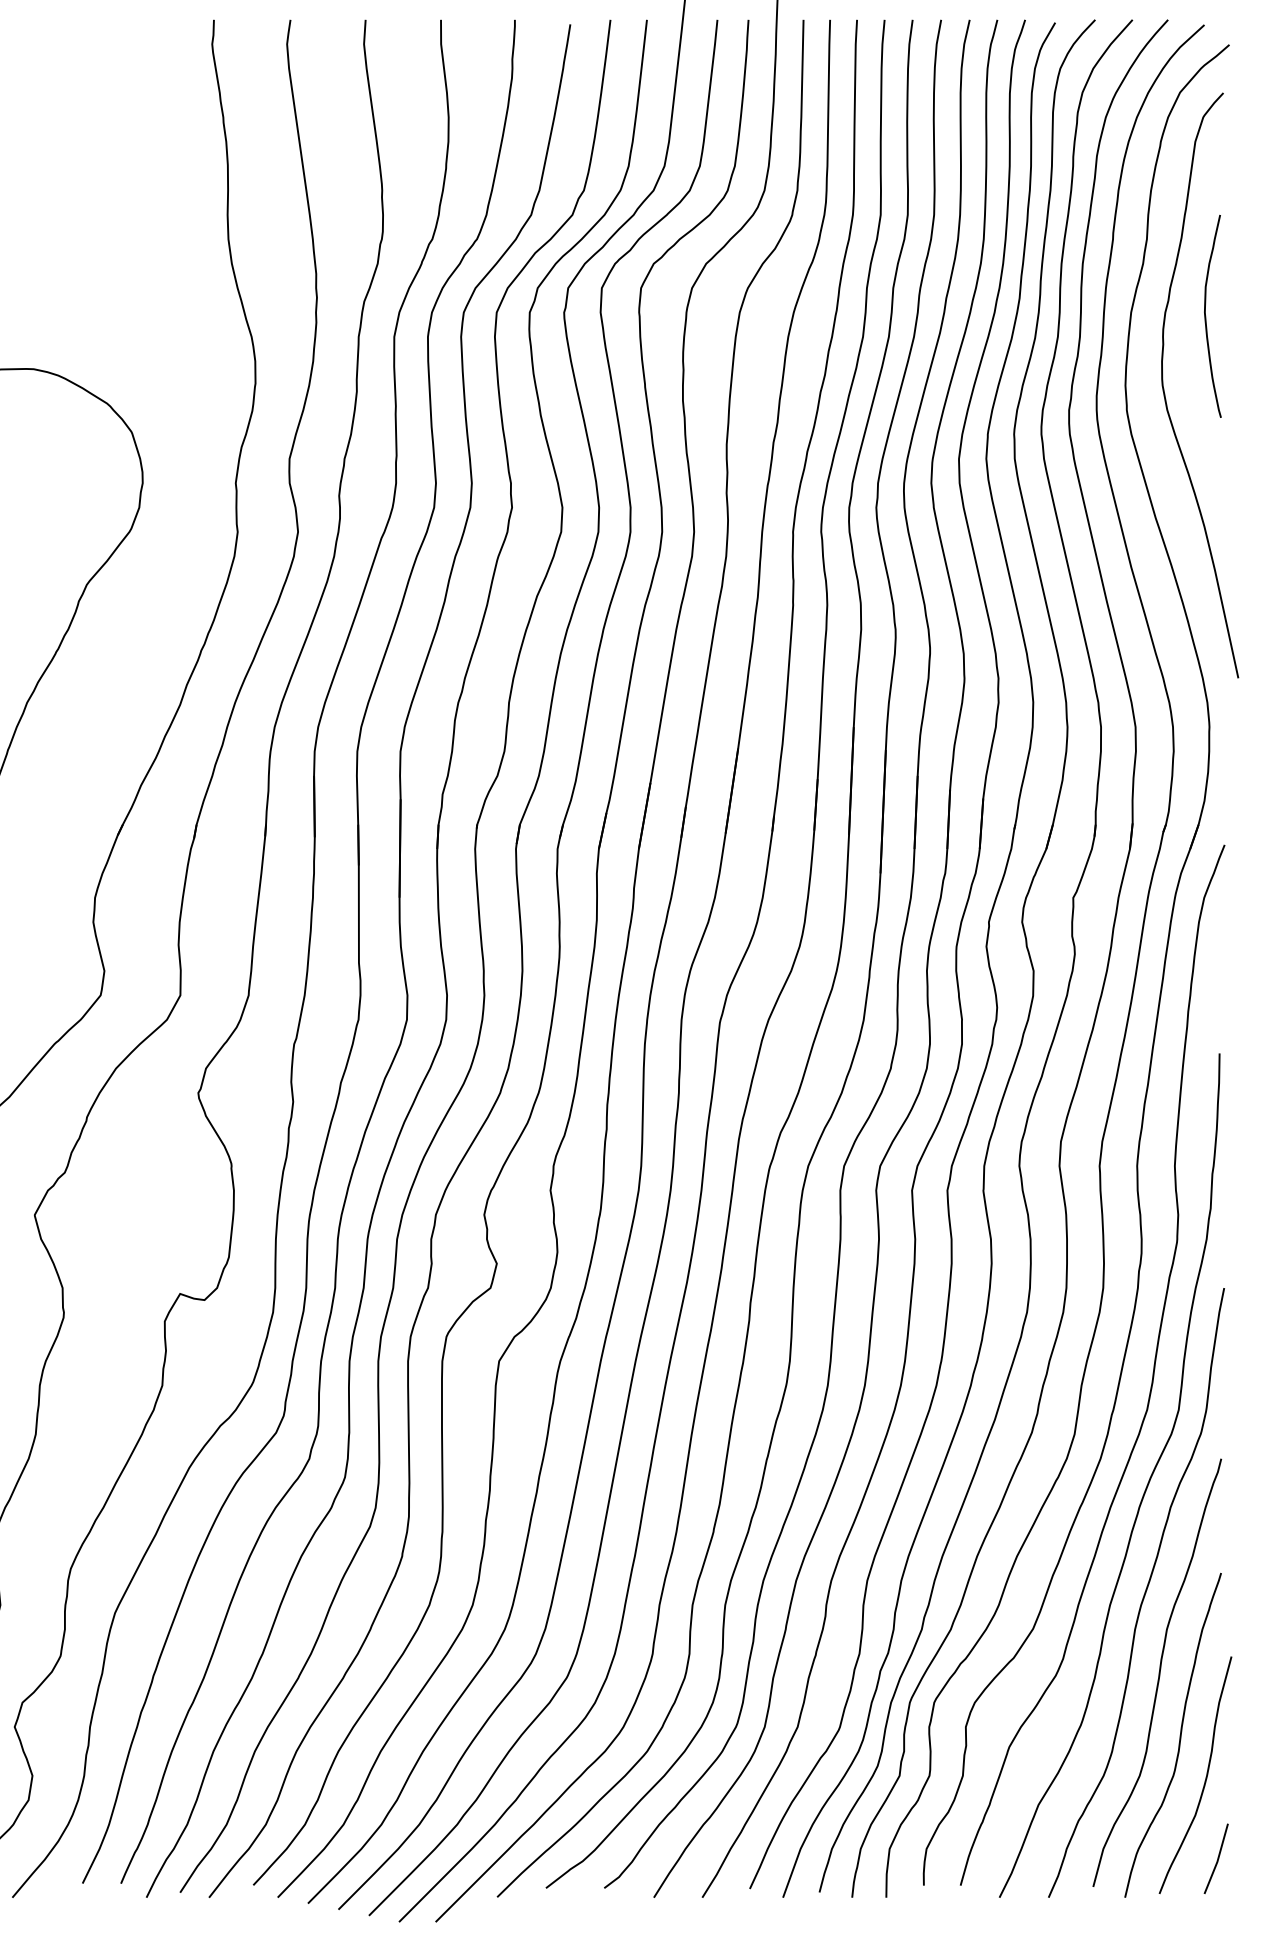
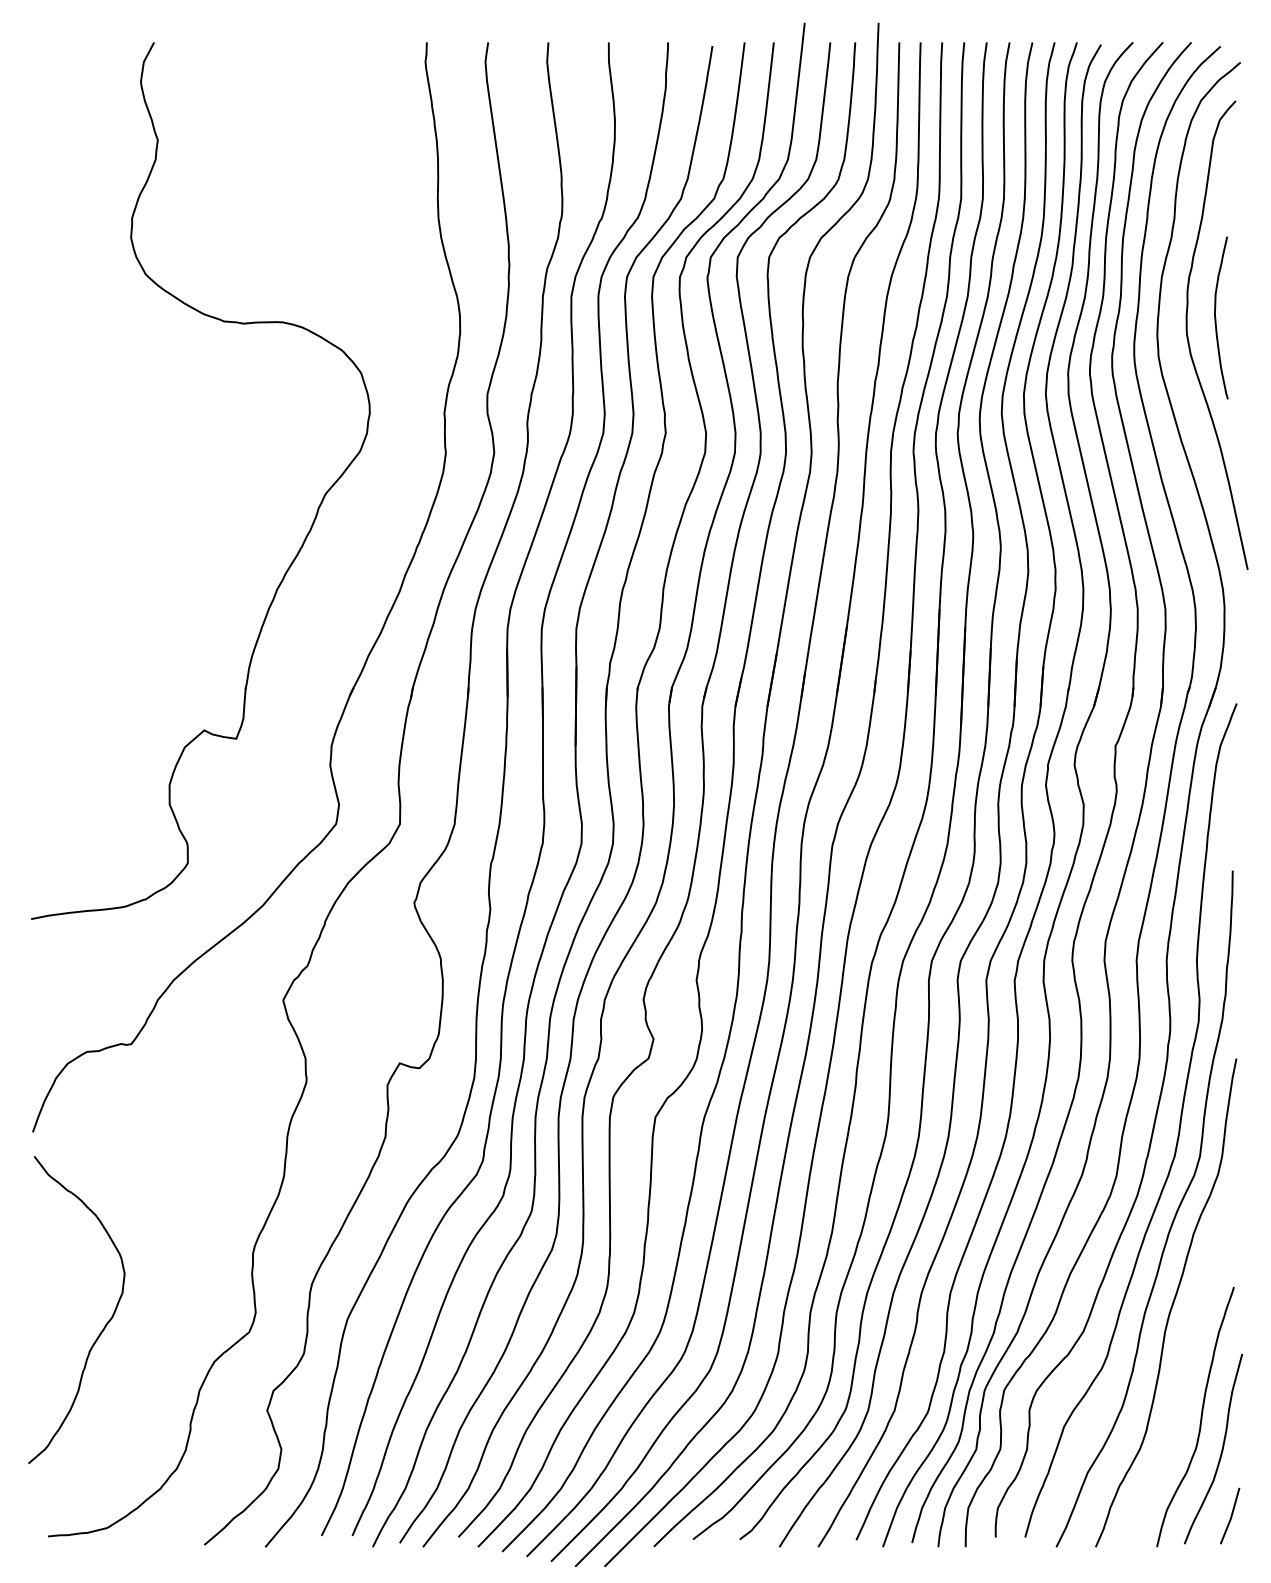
curve: (1206, 315) -> (1216, 317), moved
curve: (1158, 1672) -> (1183, 1366), removed

